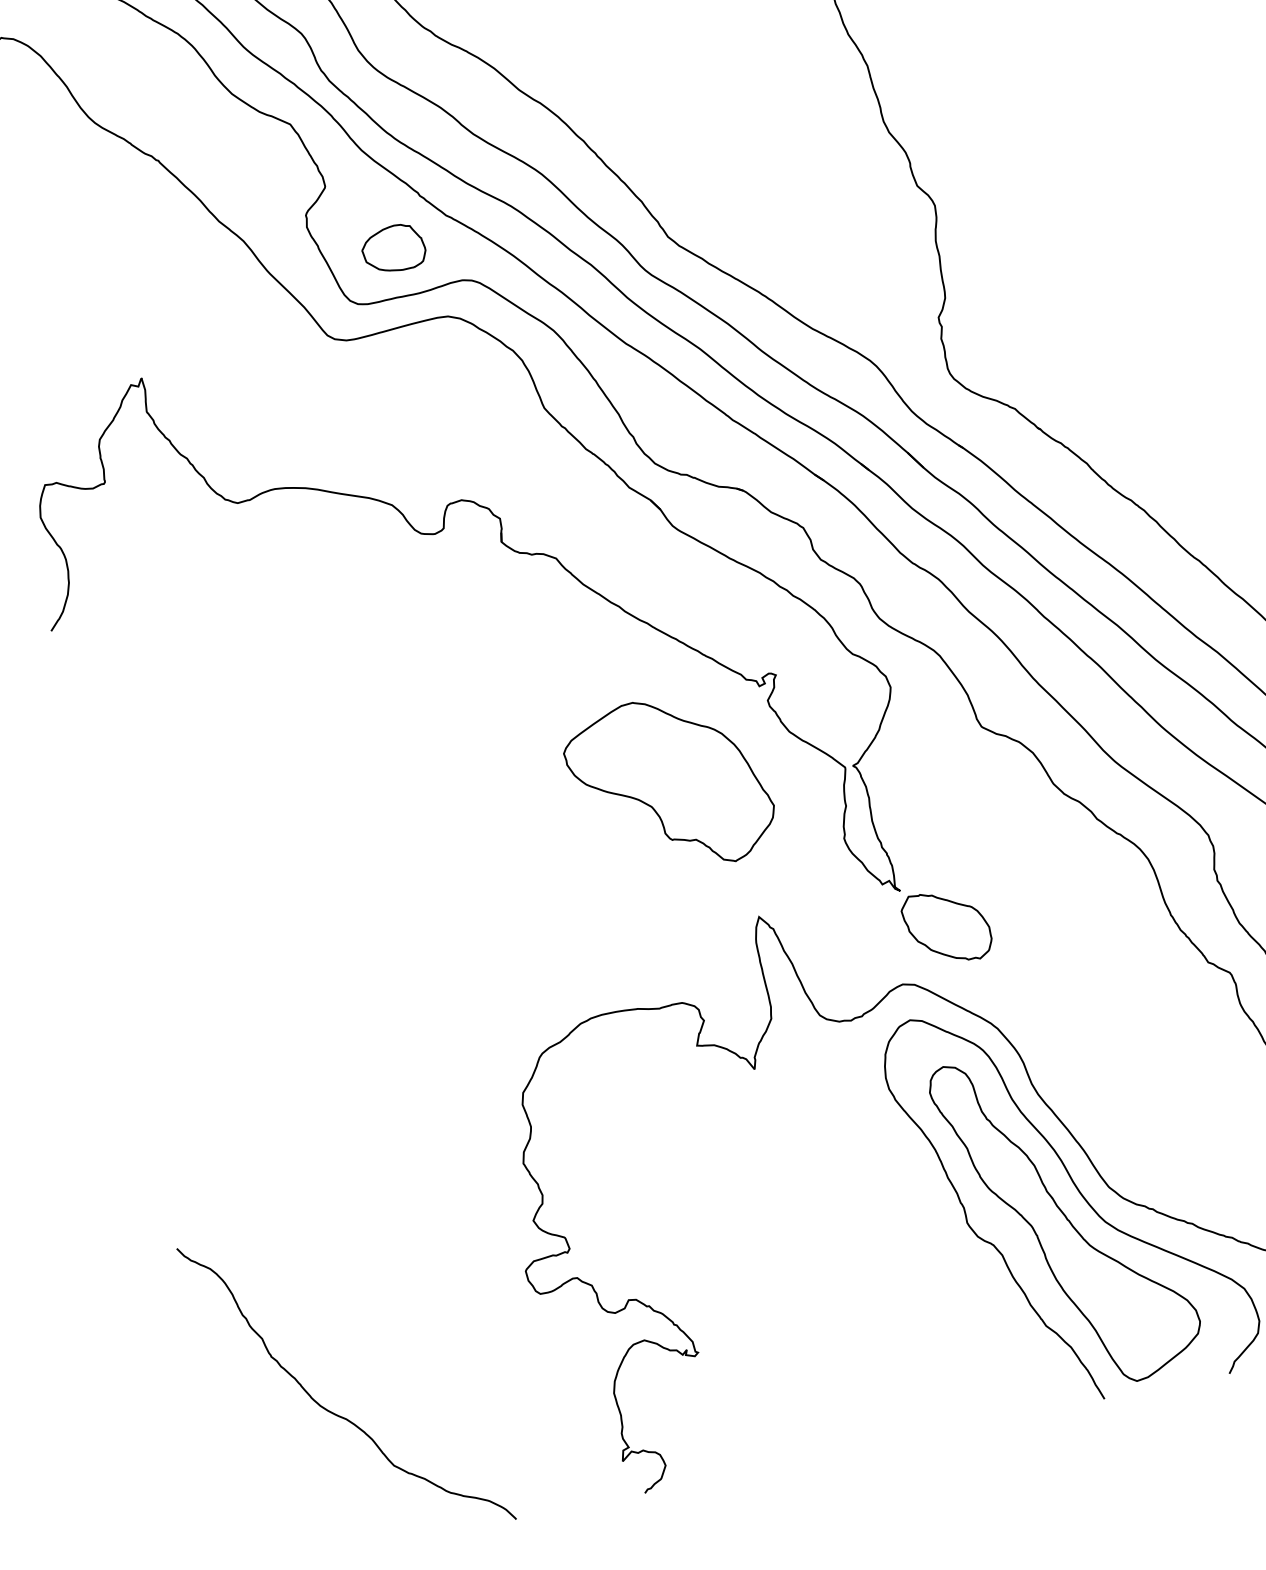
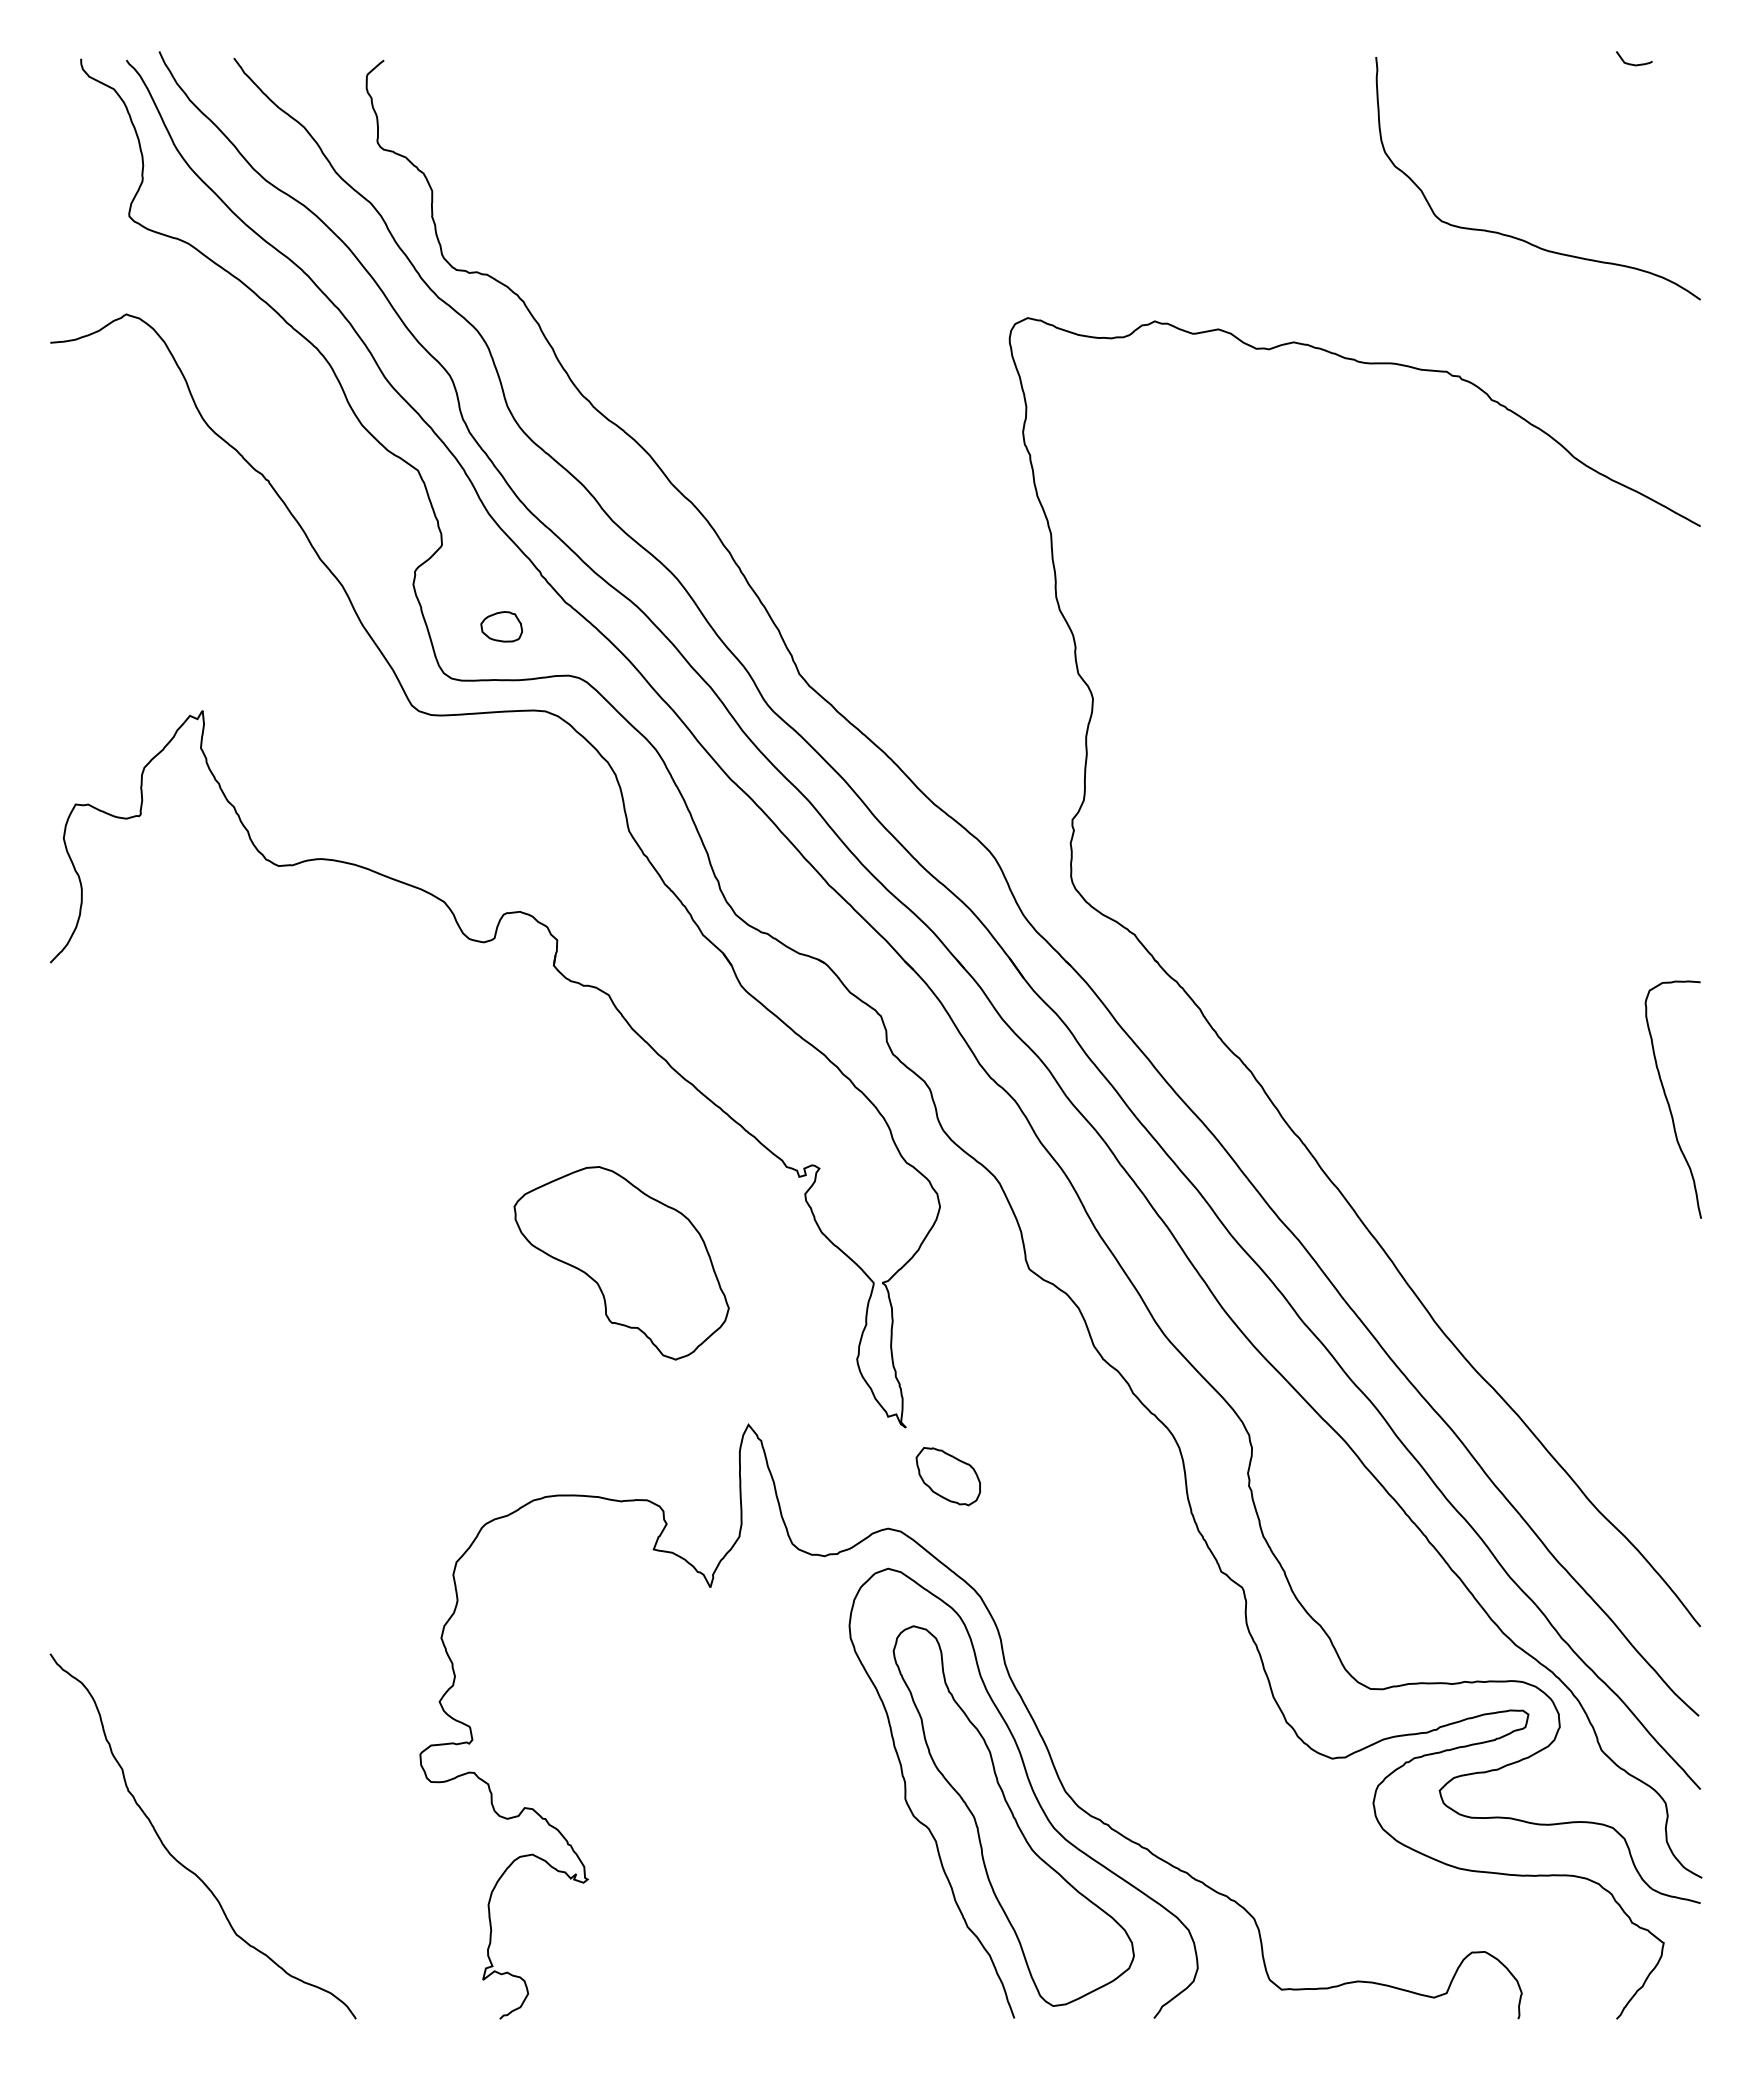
part: (393, 248) -> (501, 626), size x0.6
part: (669, 785) -> (621, 1263), moved
part: (947, 926) -> (948, 1476), size x0.7

